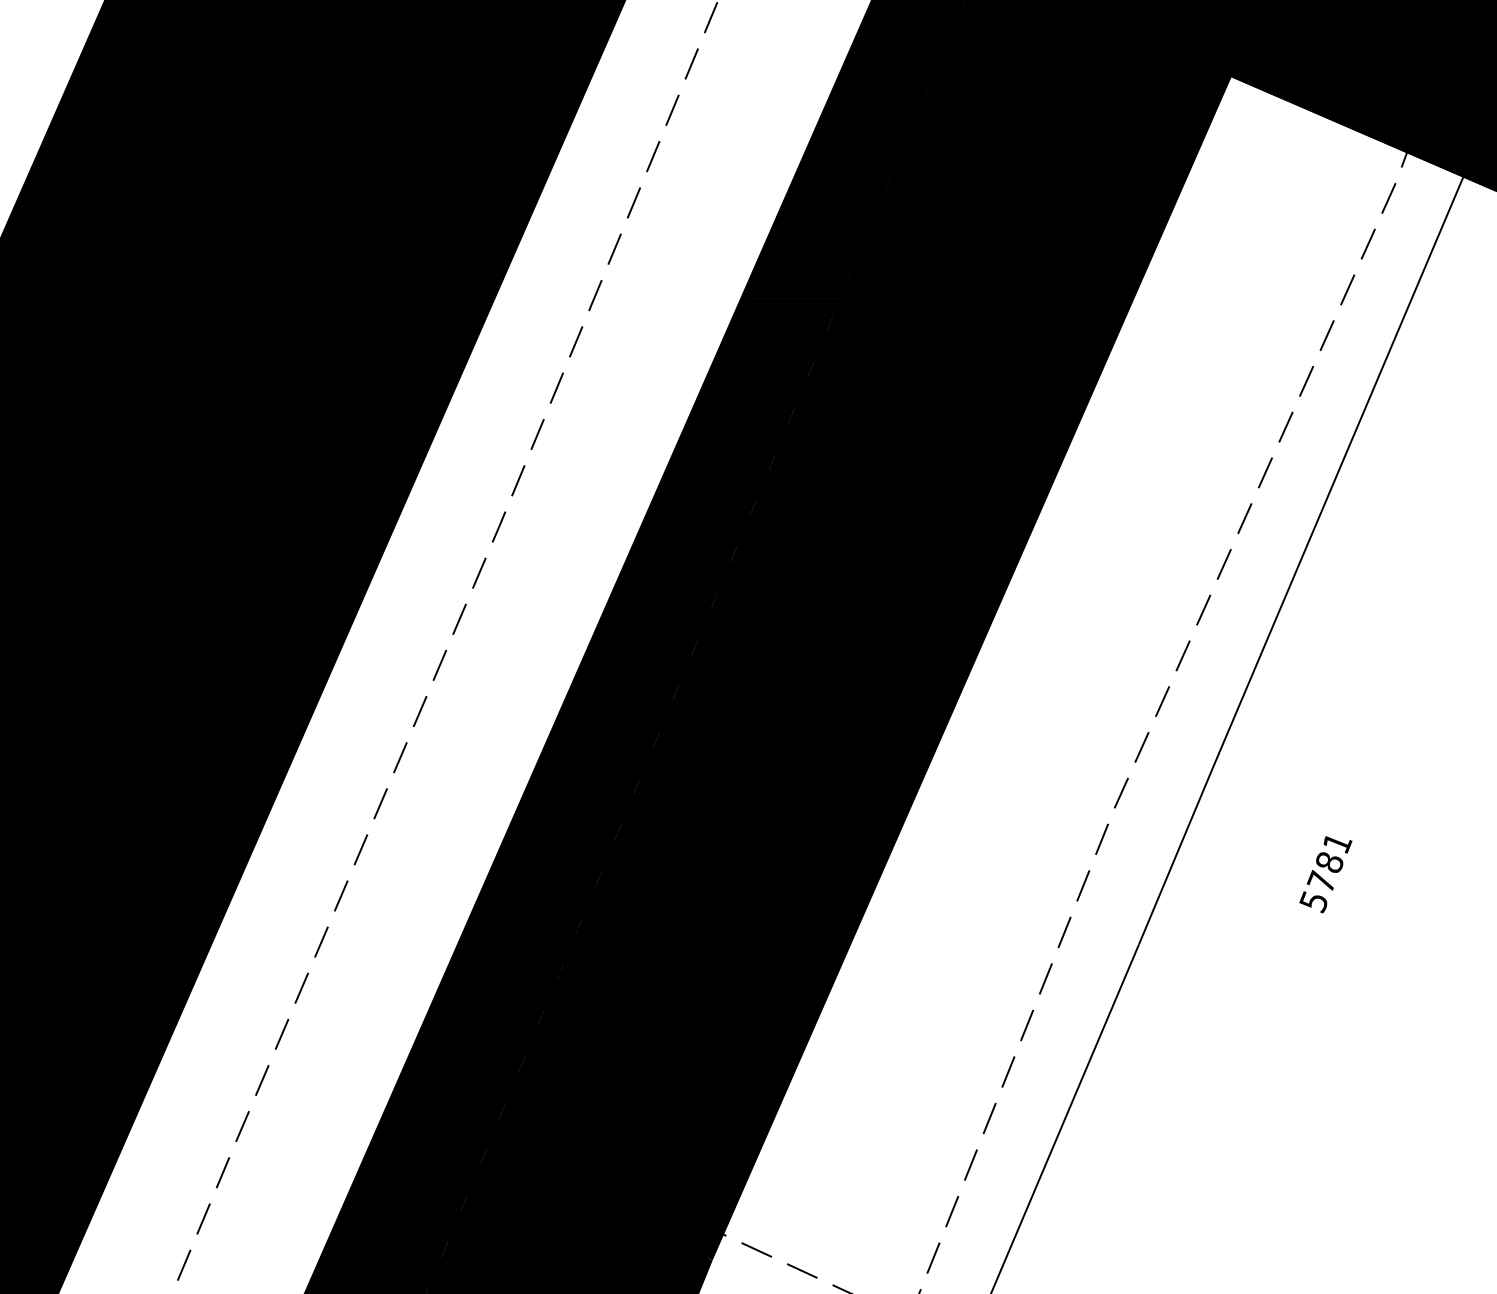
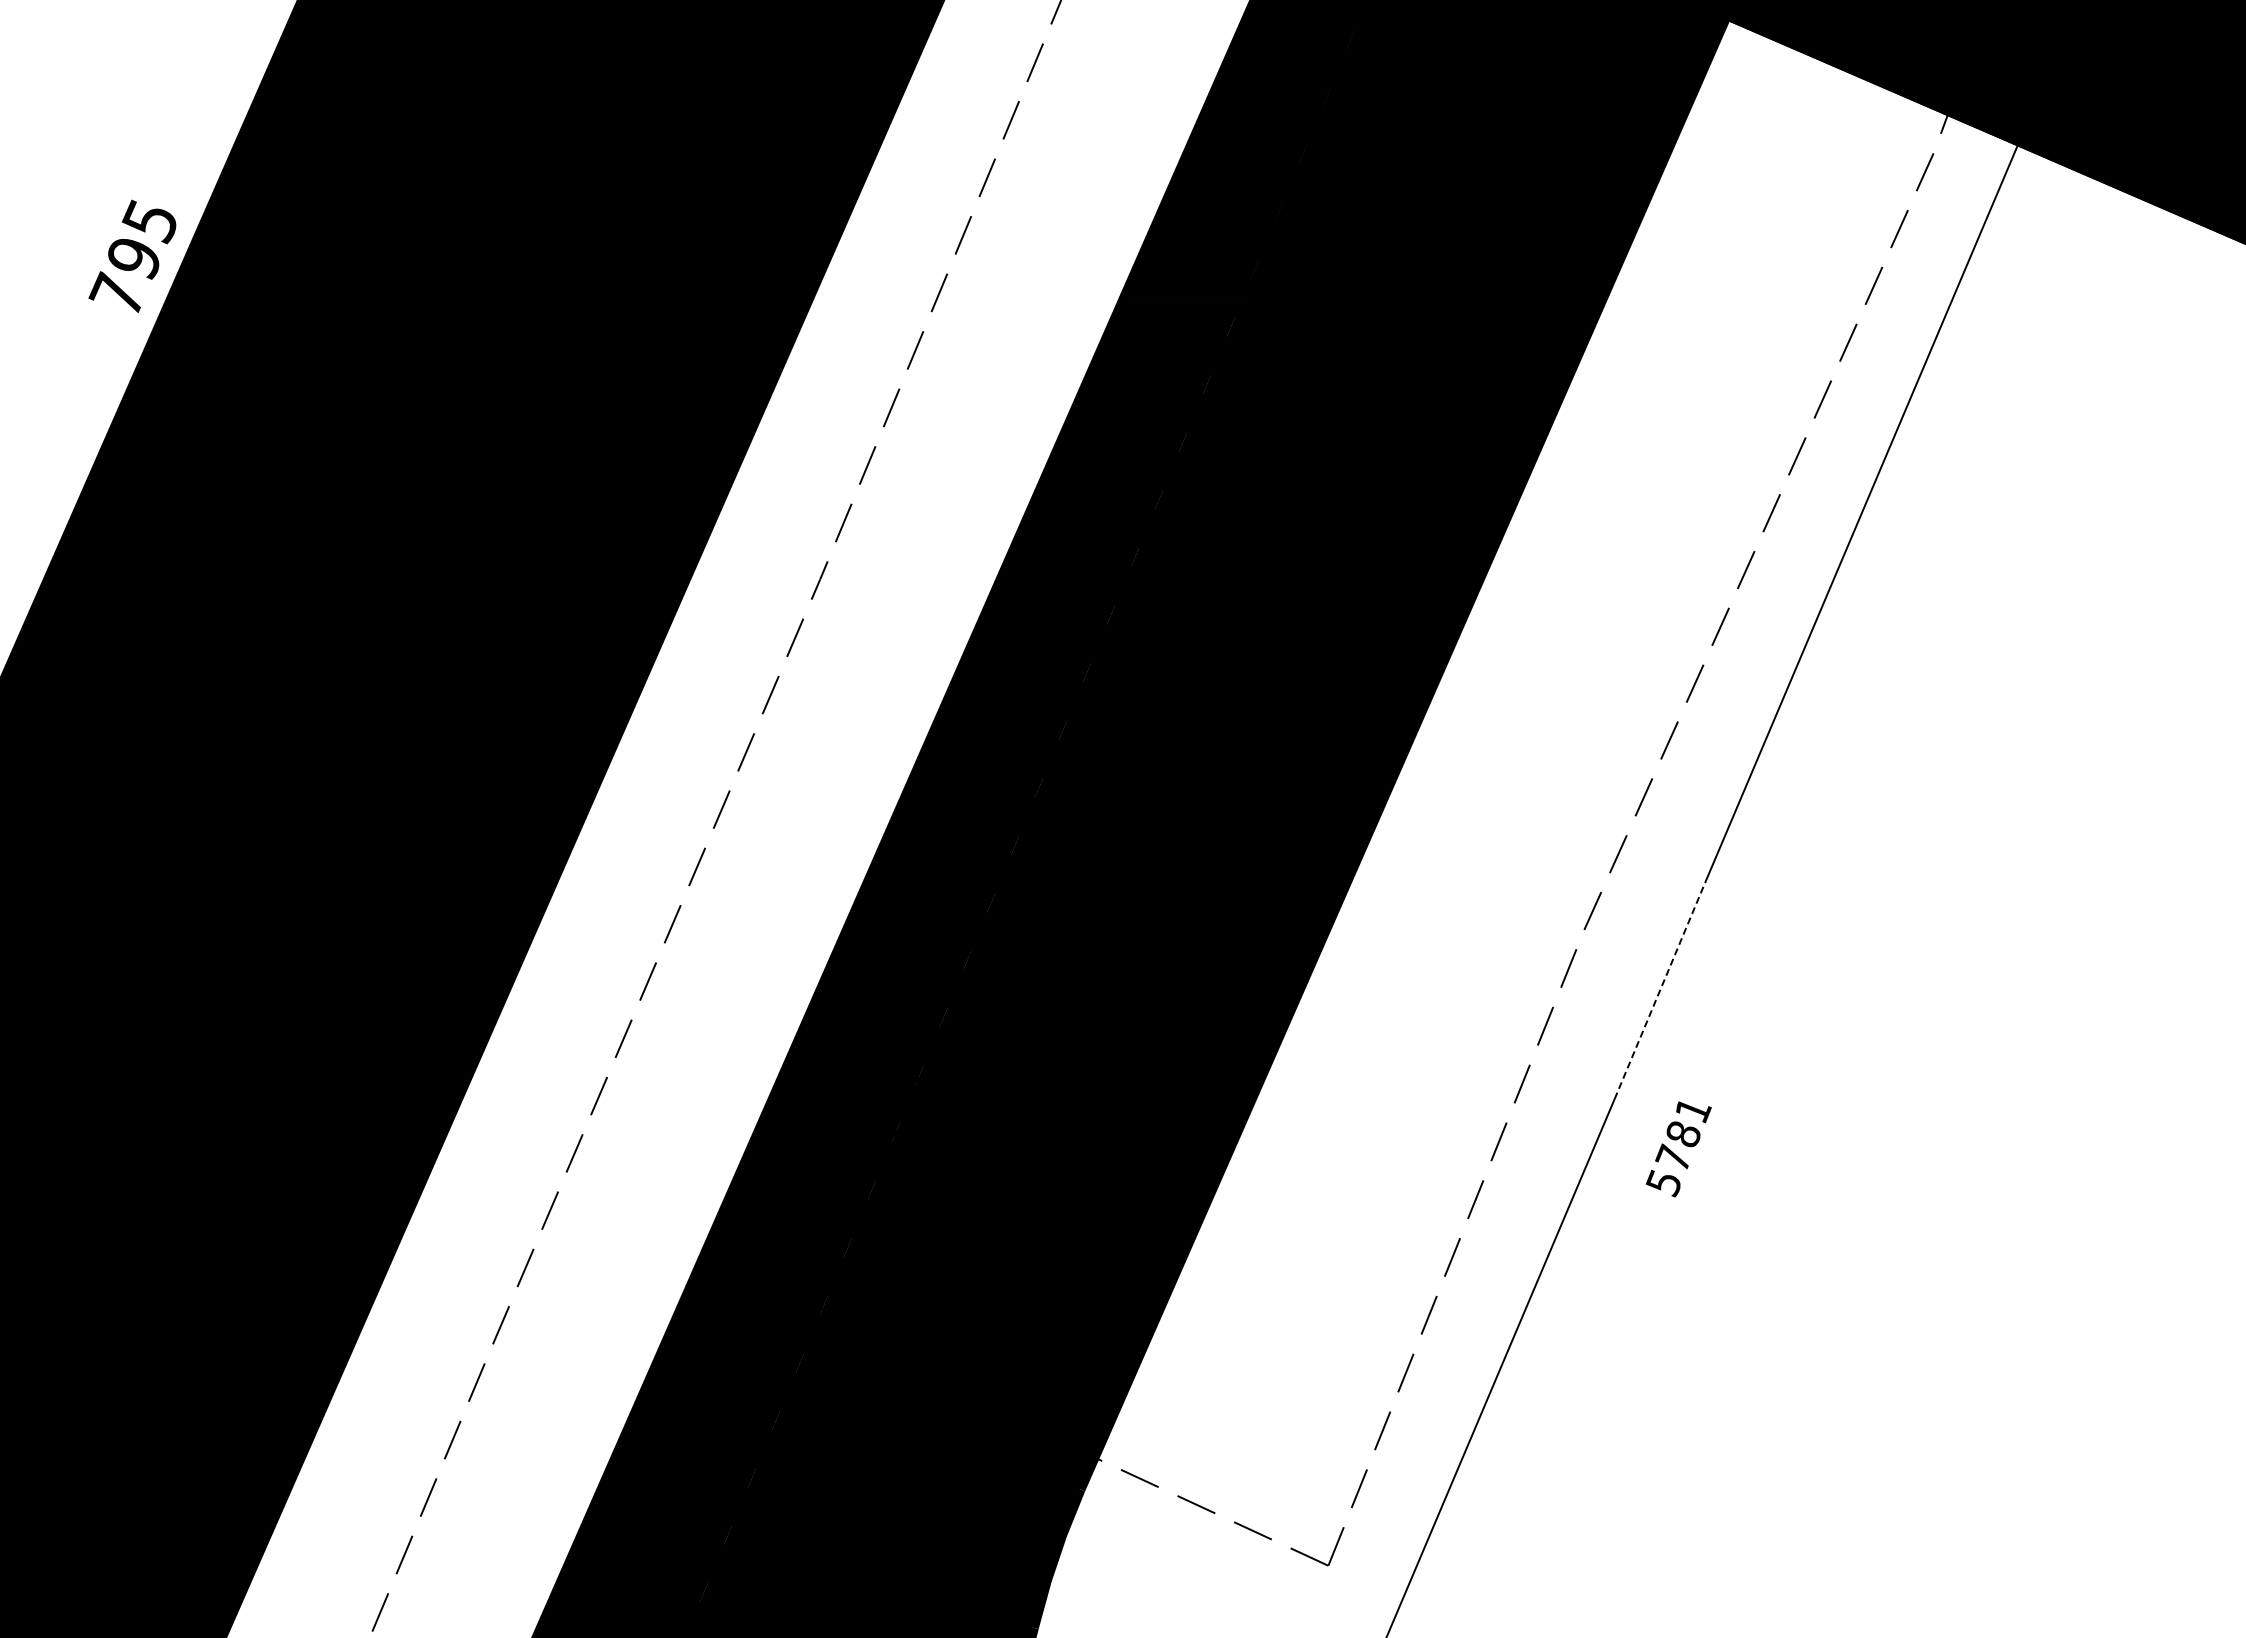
line: (1175, 856) -> (1660, 989), solid -> dashed
text: (1325, 874) -> (1678, 1149), moved

